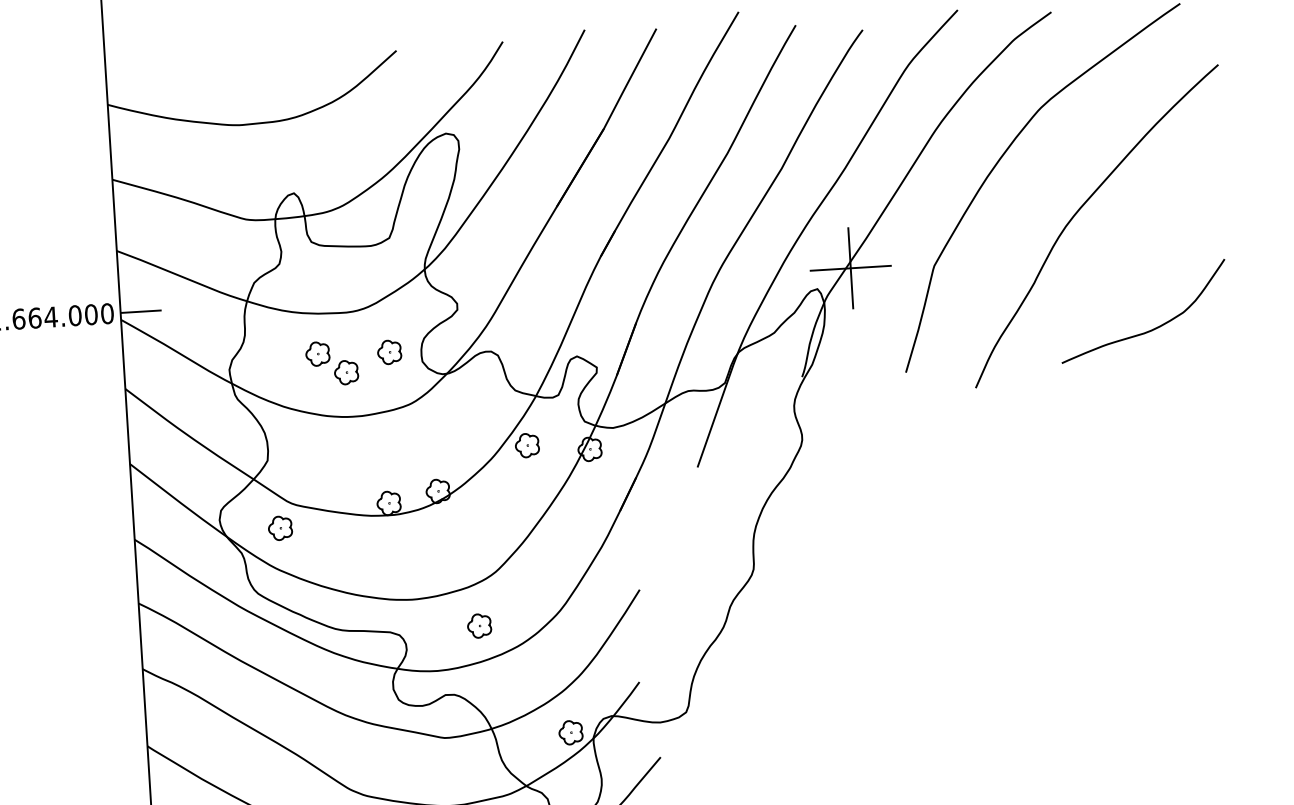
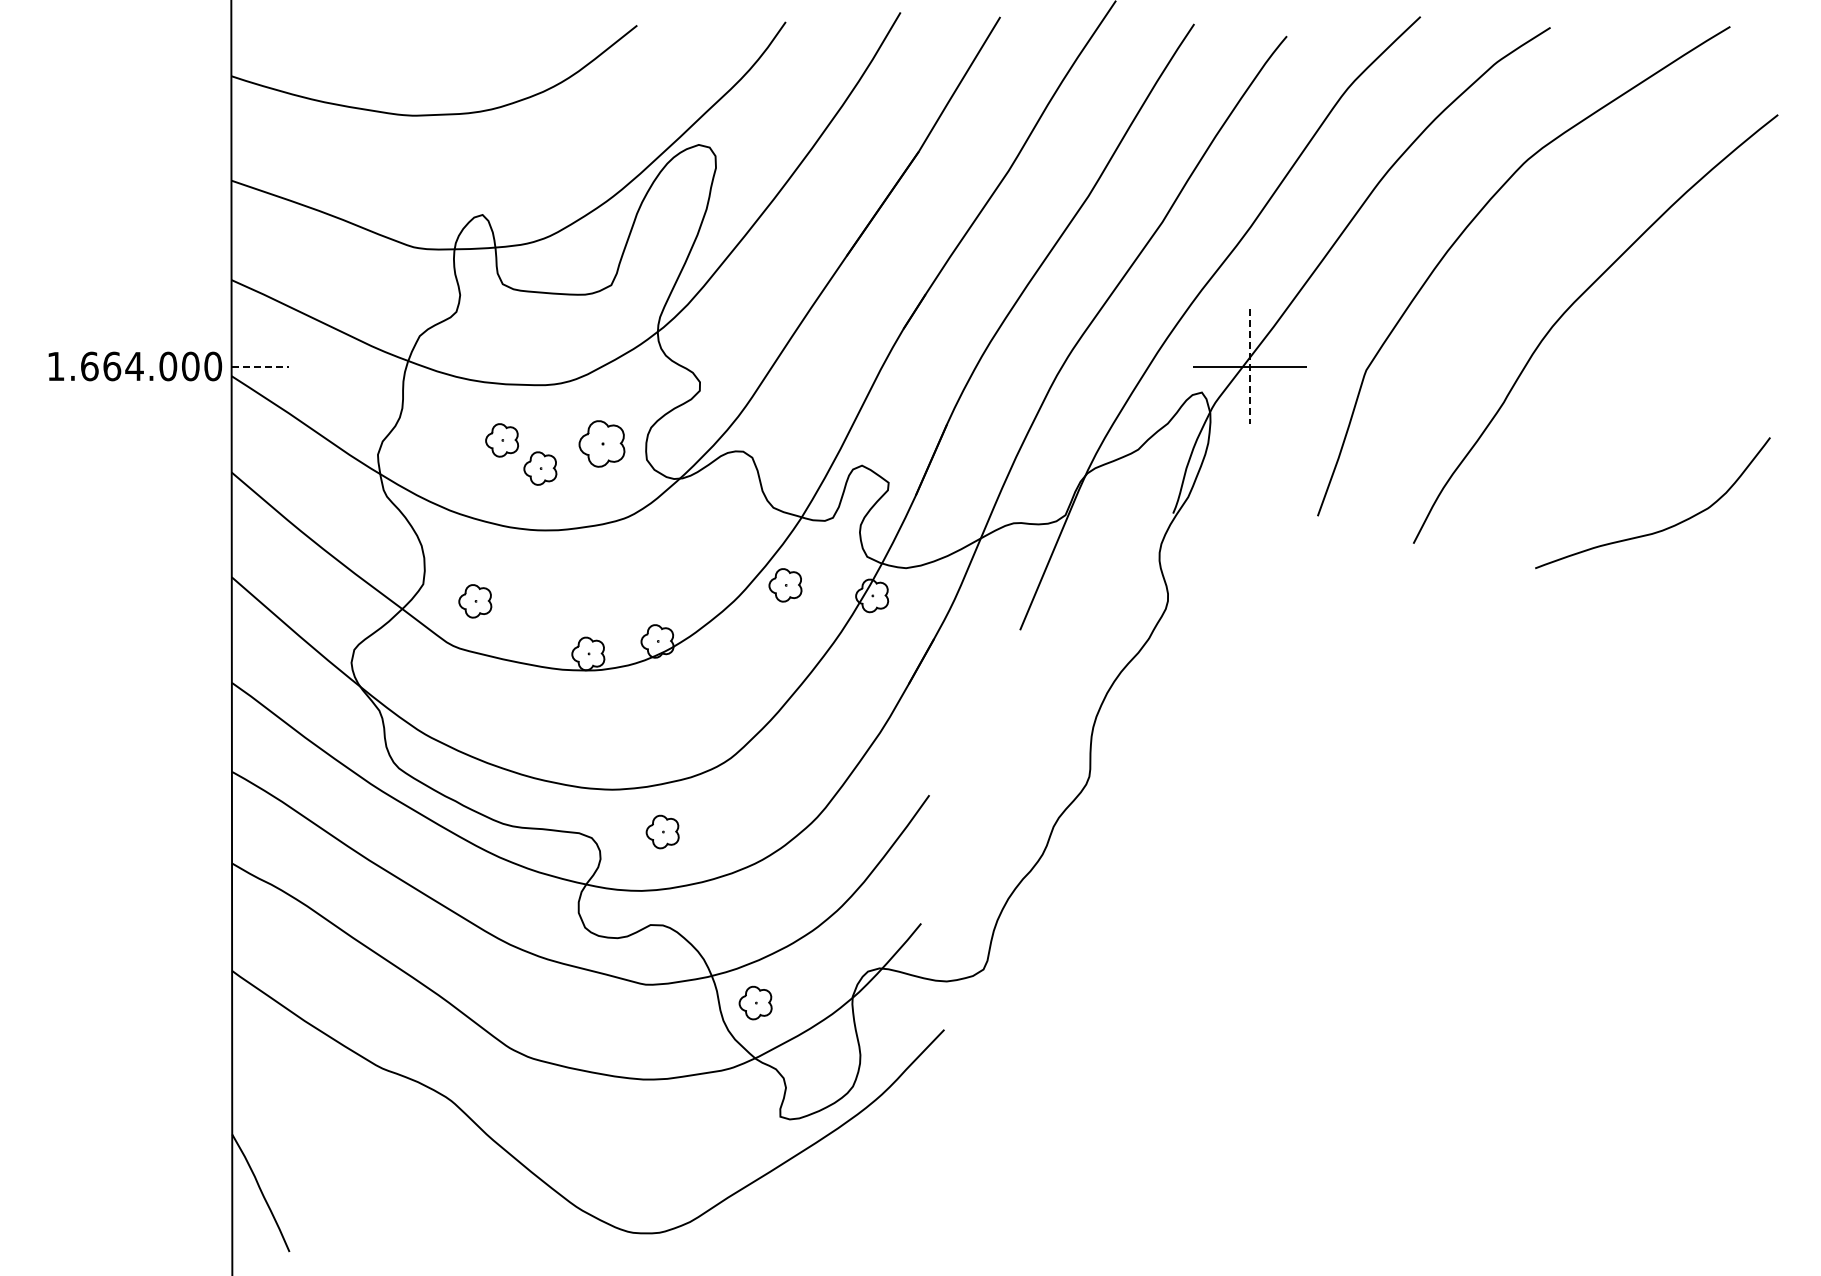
line: (850, 269) -> (1249, 367), solid -> dashed
line: (141, 311) -> (260, 366), solid -> dashed
curve: (1152, 328) -> (1664, 528), moved
part: (389, 352) -> (601, 444), size x1.4
part: (280, 528) -> (475, 601), moved
part: (479, 625) -> (662, 831), moved
part: (570, 732) -> (755, 1002), moved

